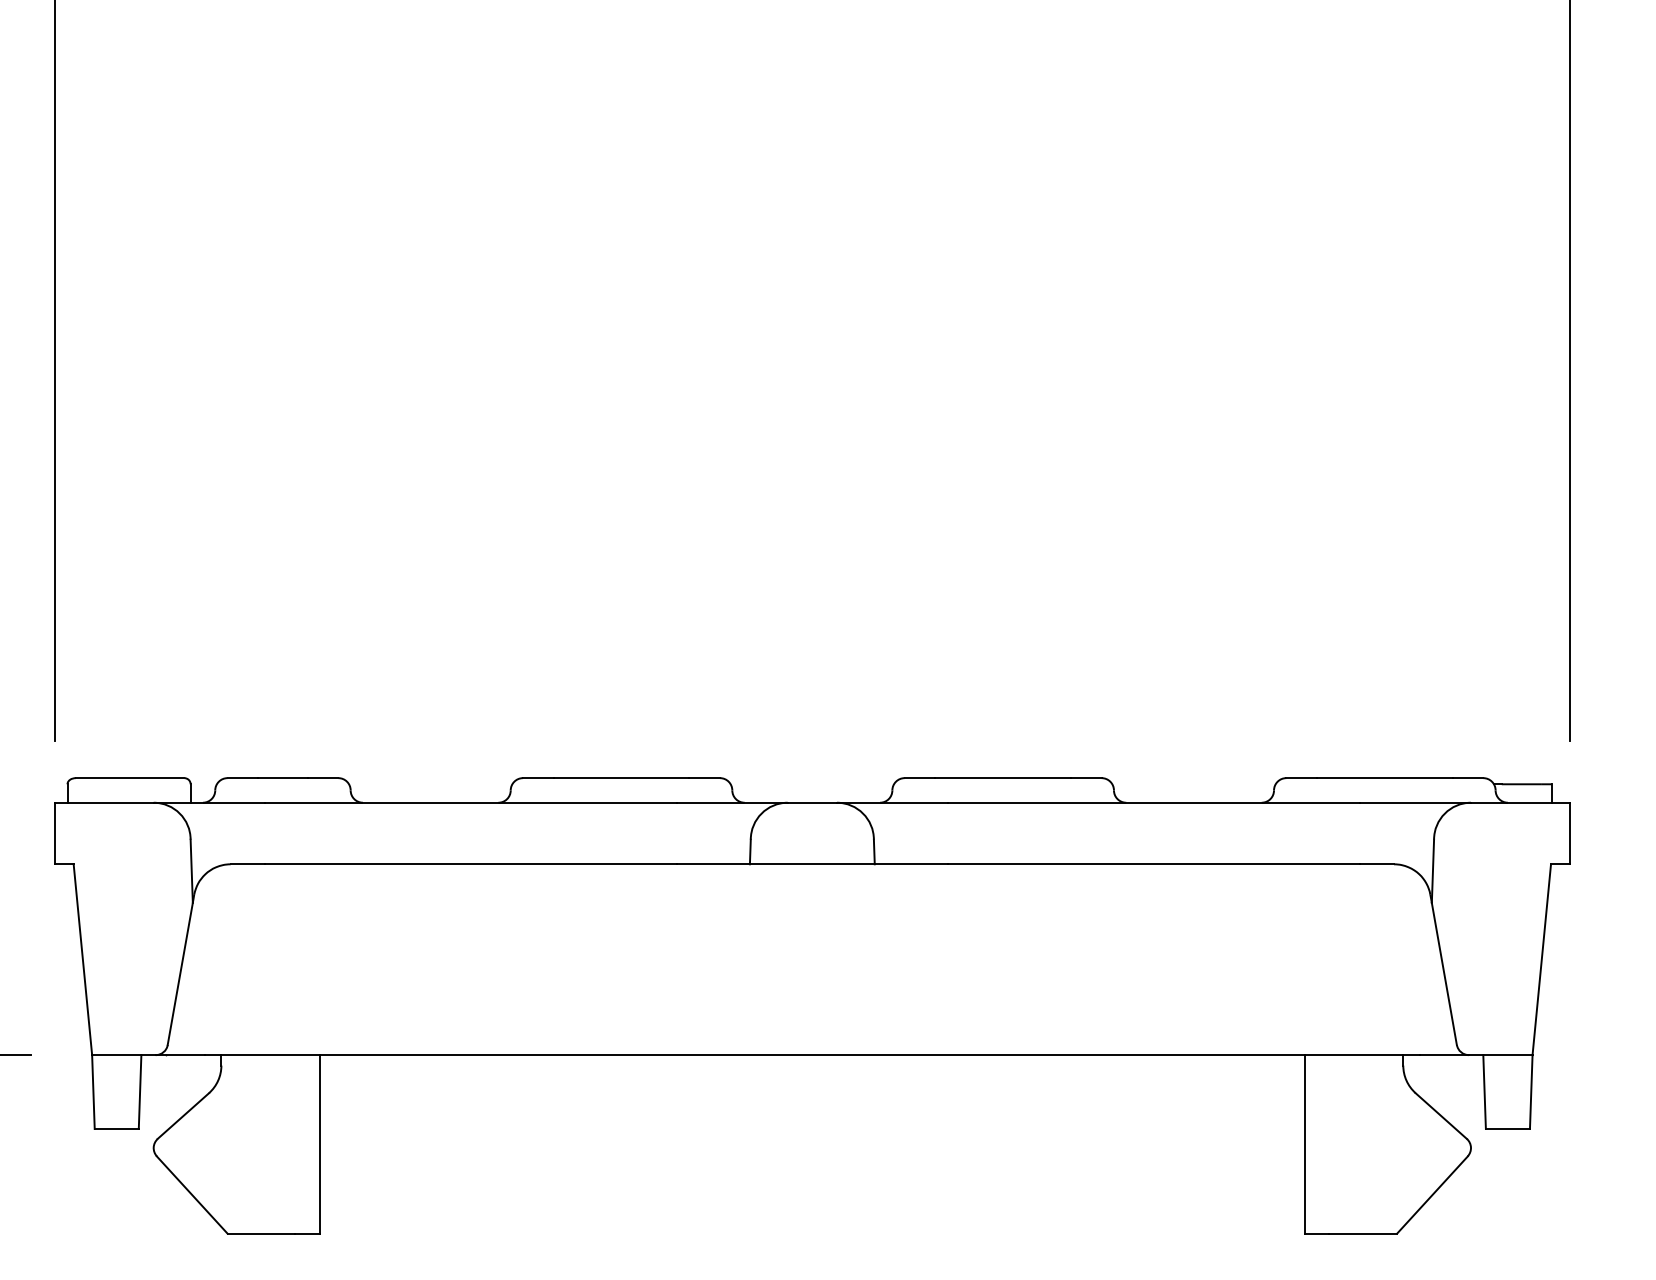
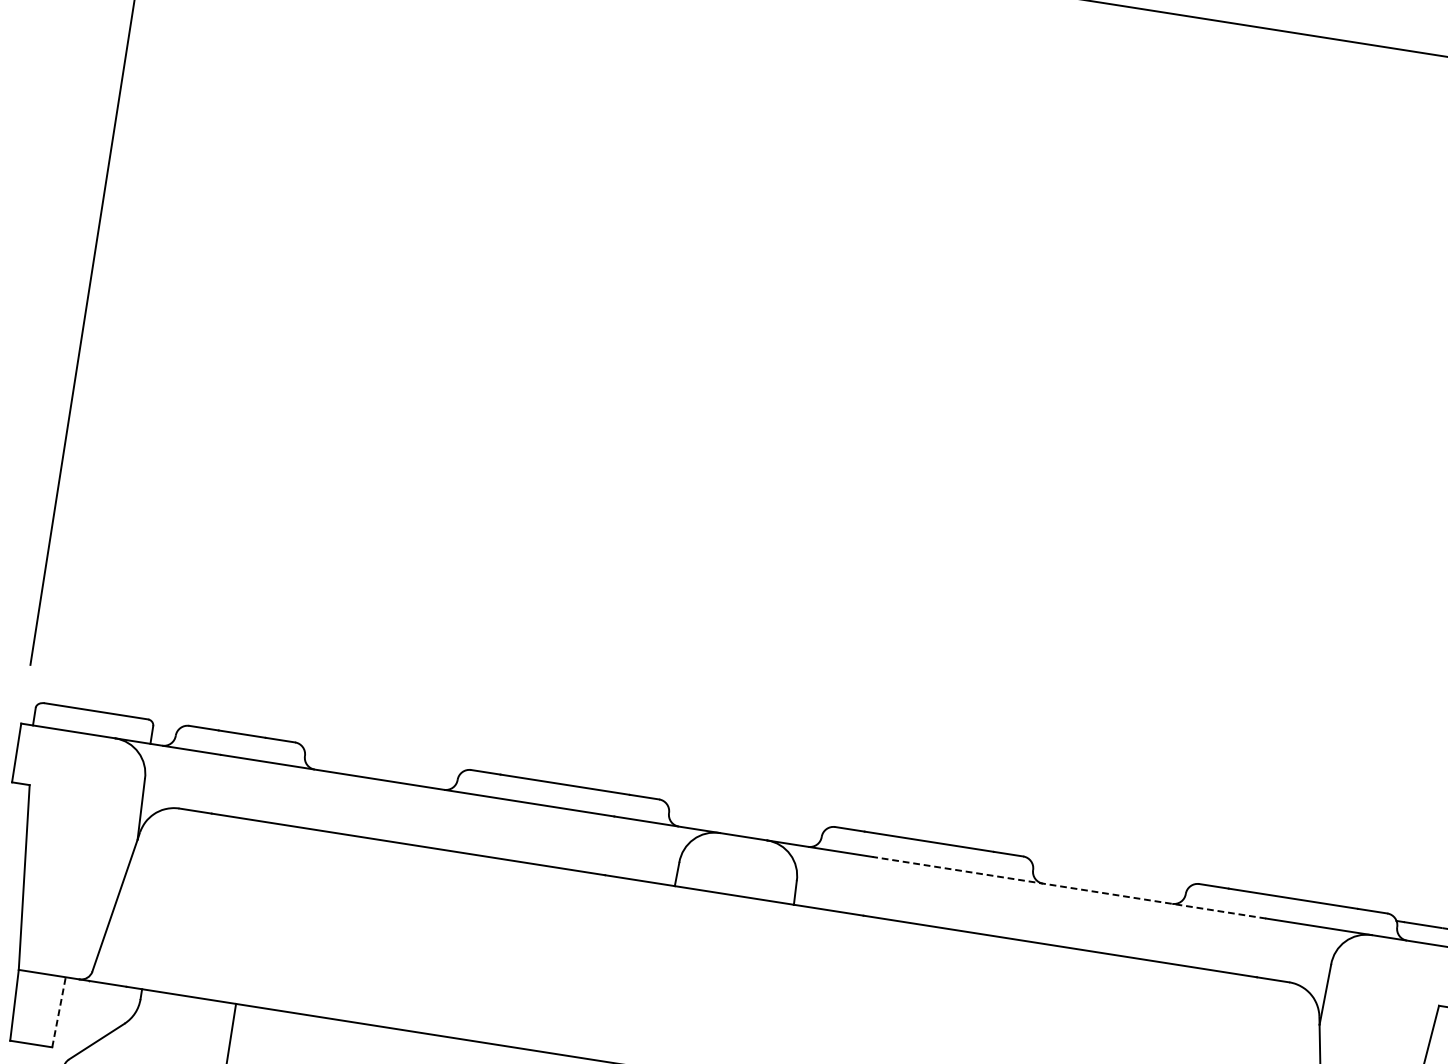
line: (1153, 802) -> (1069, 887), solid -> dashed
line: (140, 1092) -> (59, 1012), solid -> dashed

